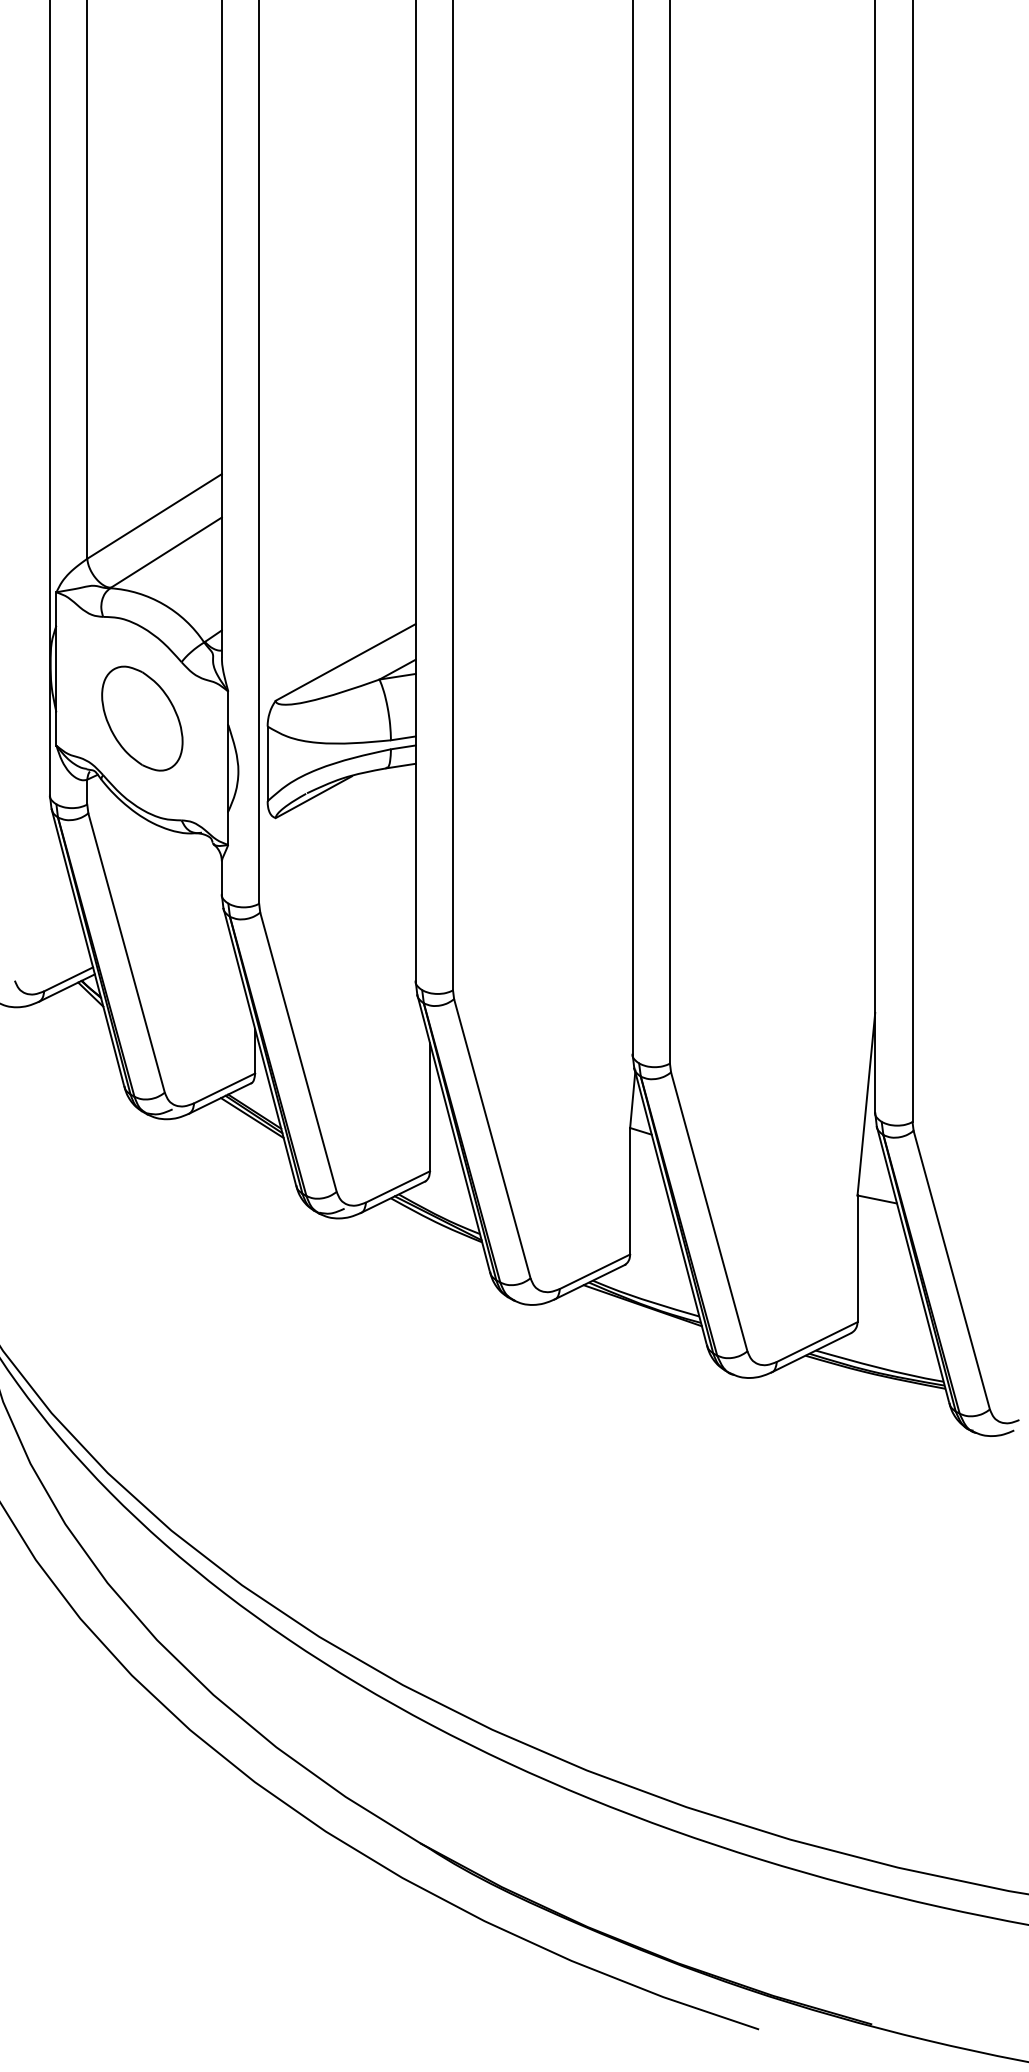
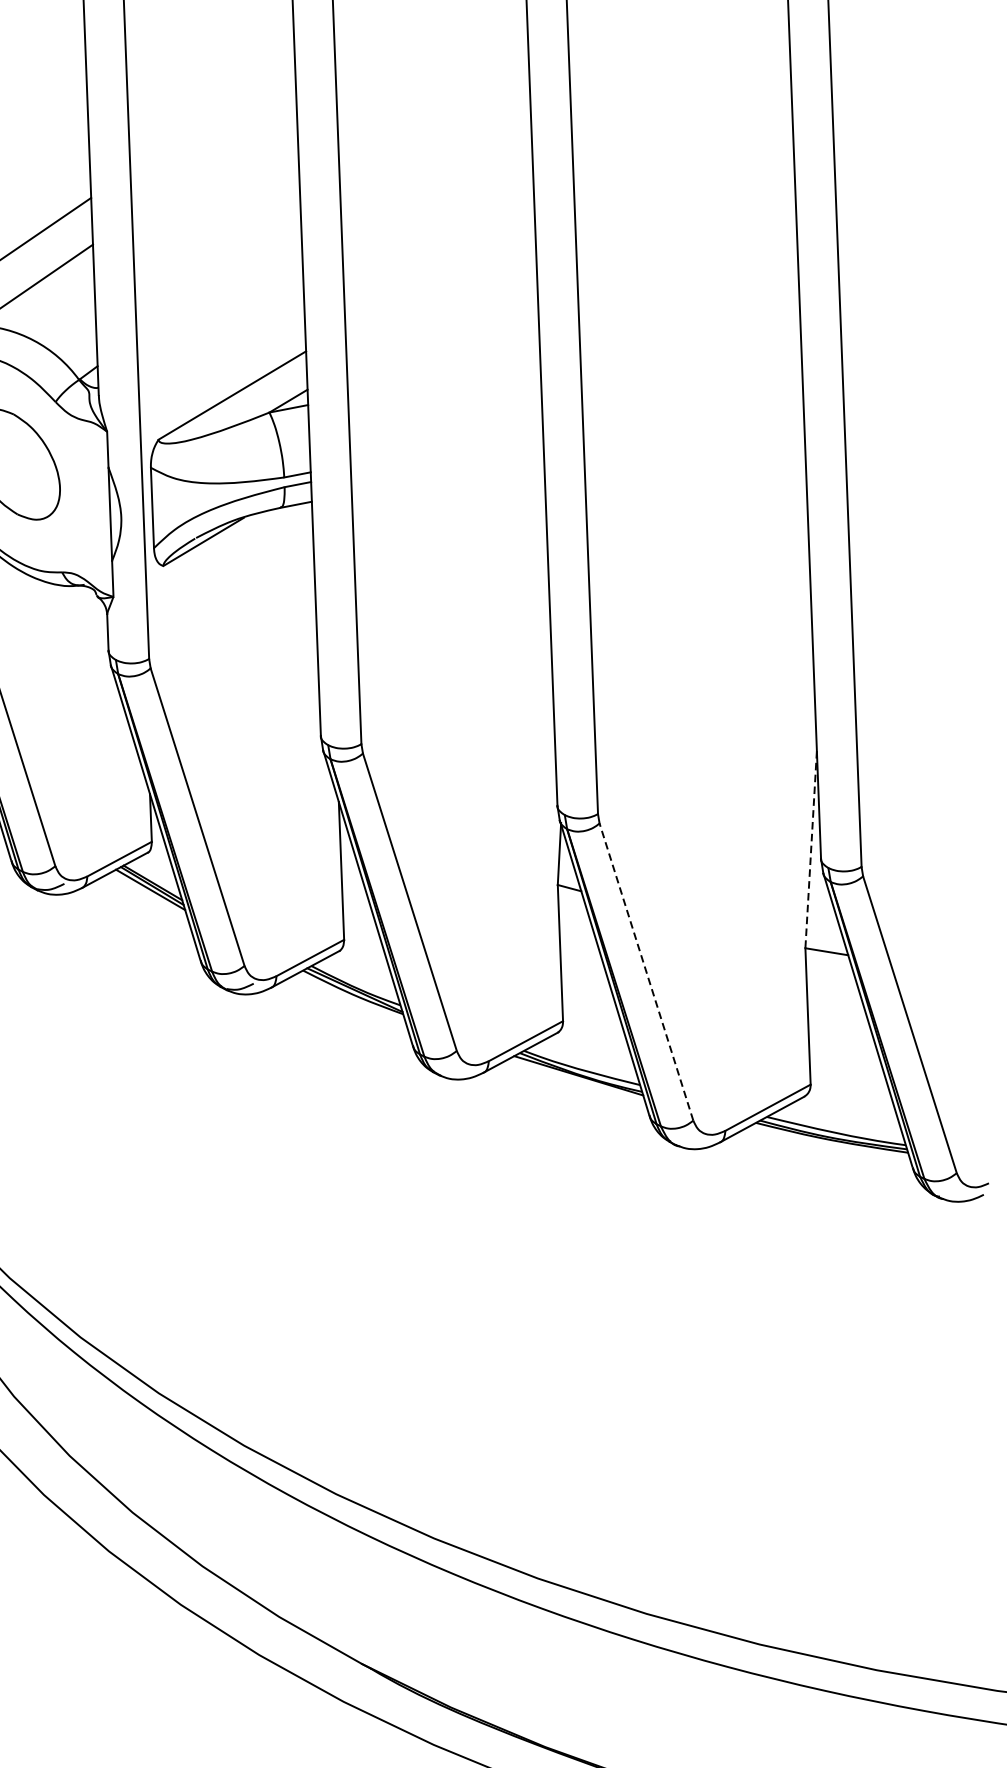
line: (866, 1104) -> (811, 849), solid -> dashed
line: (709, 1211) -> (646, 971), solid -> dashed

